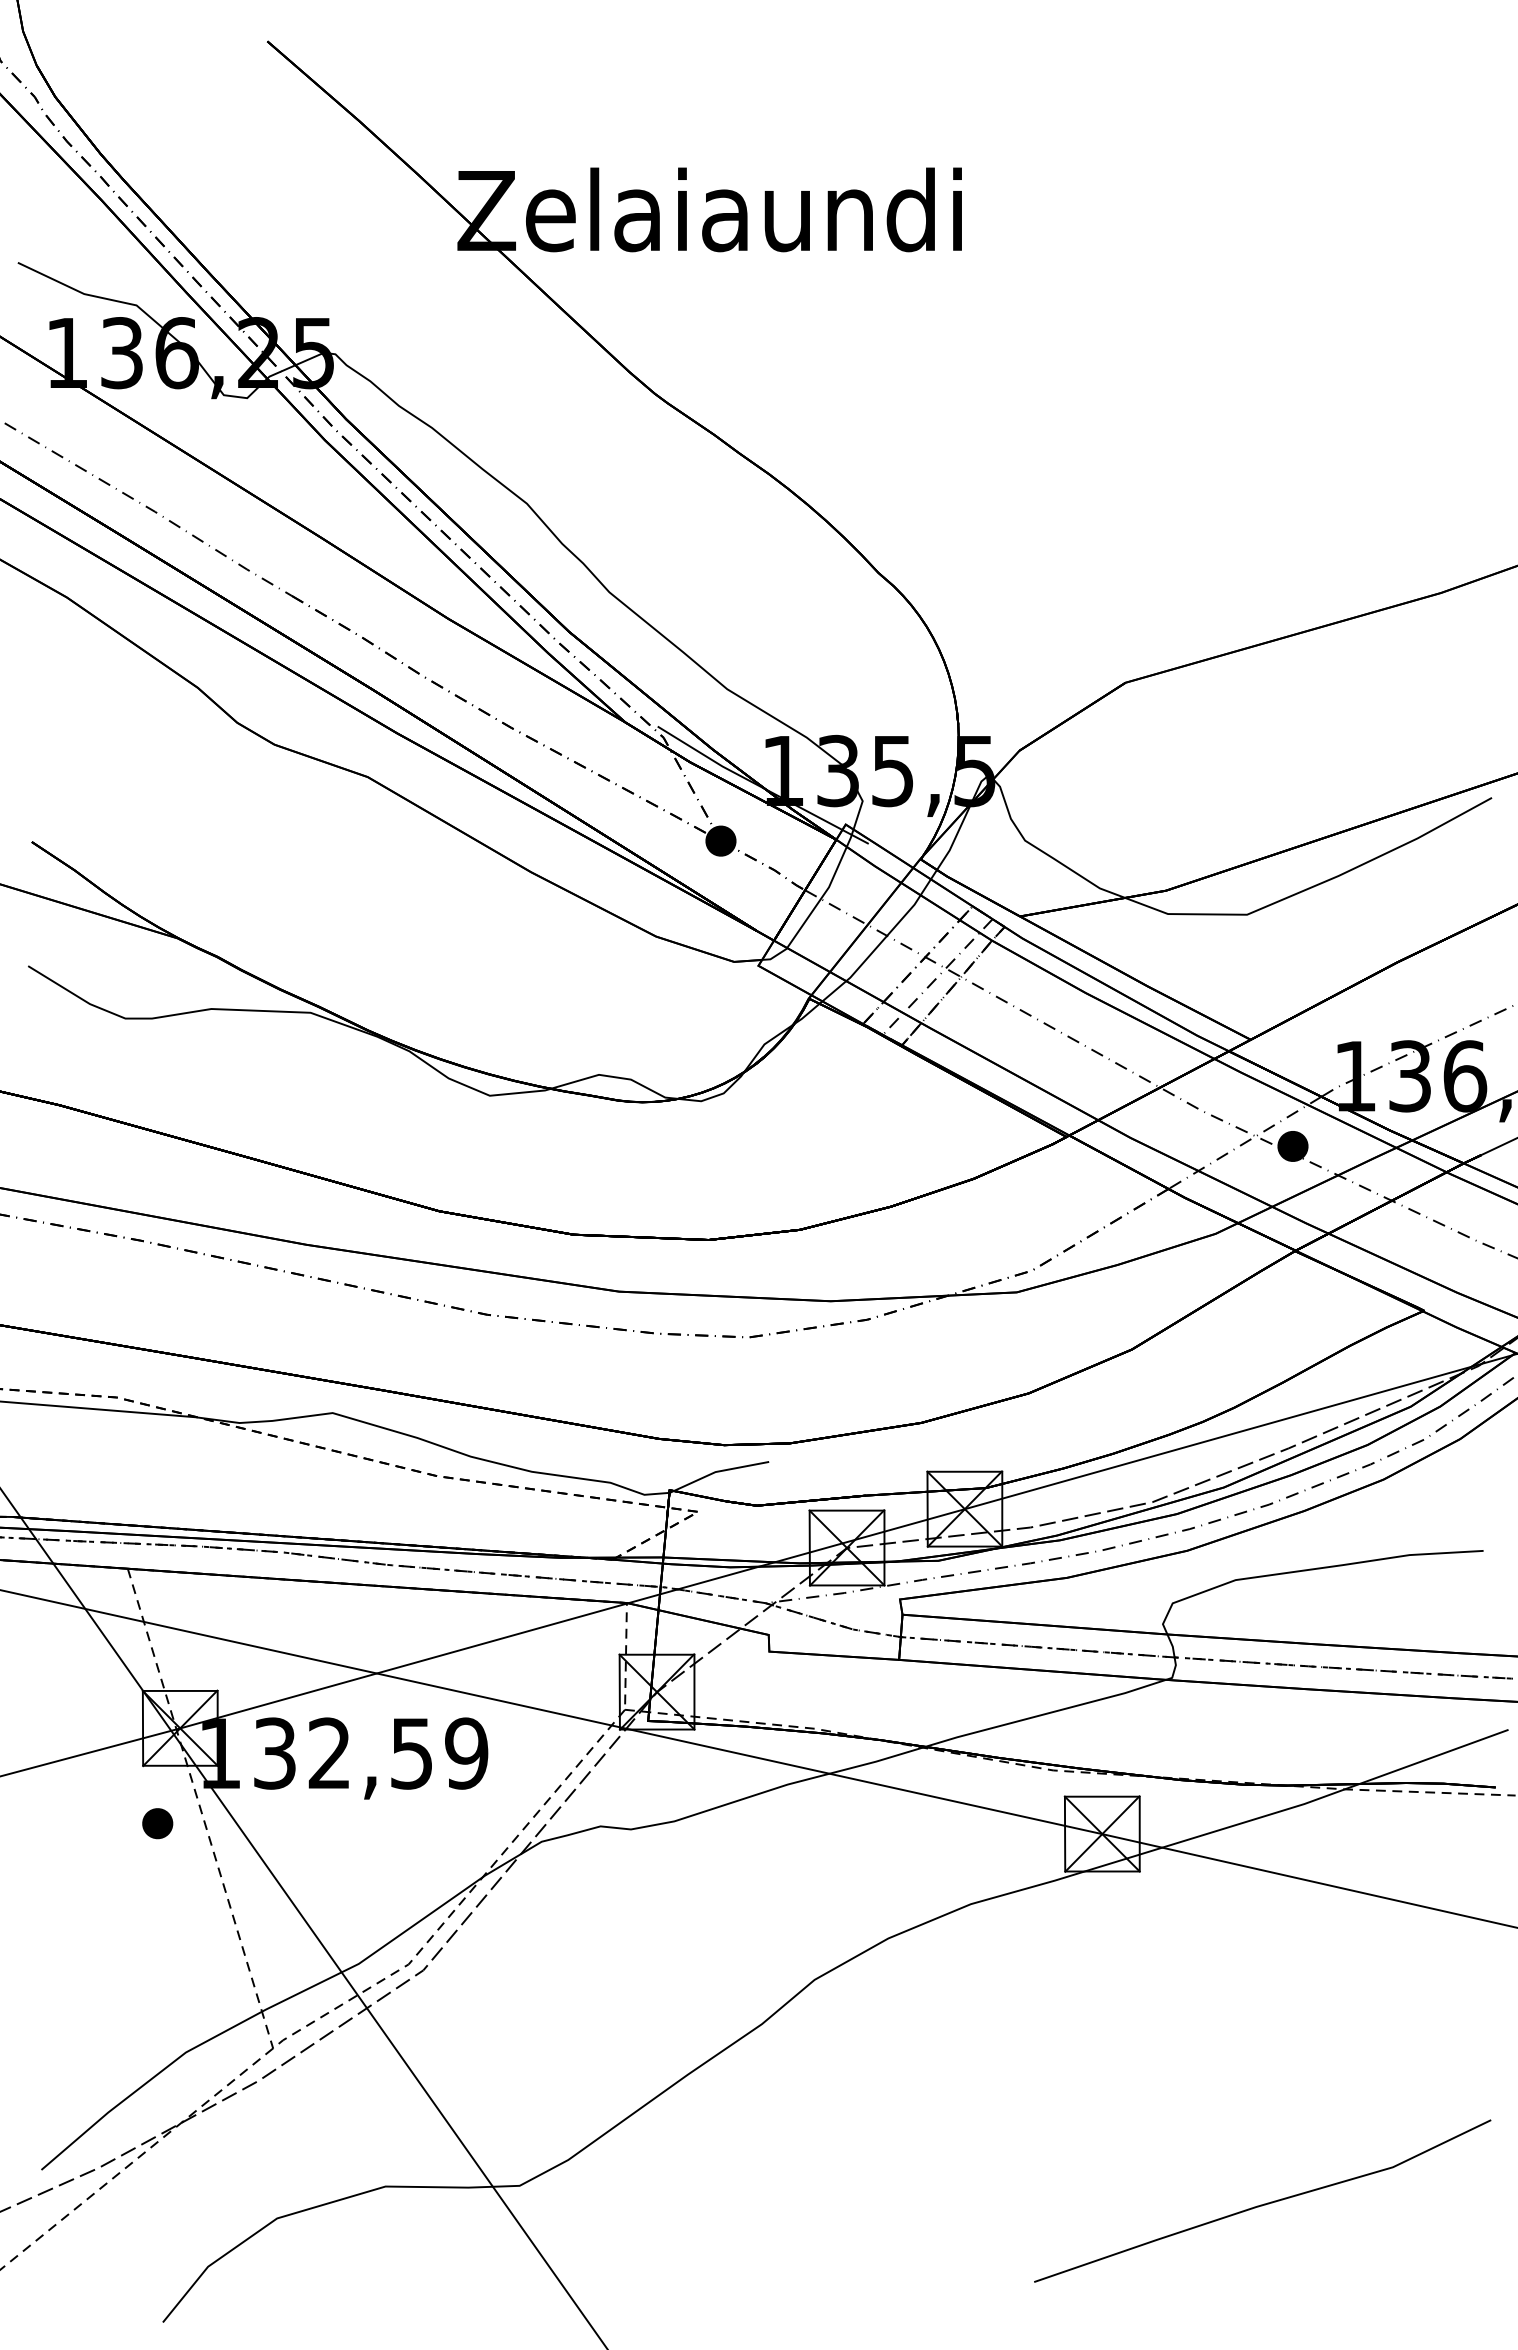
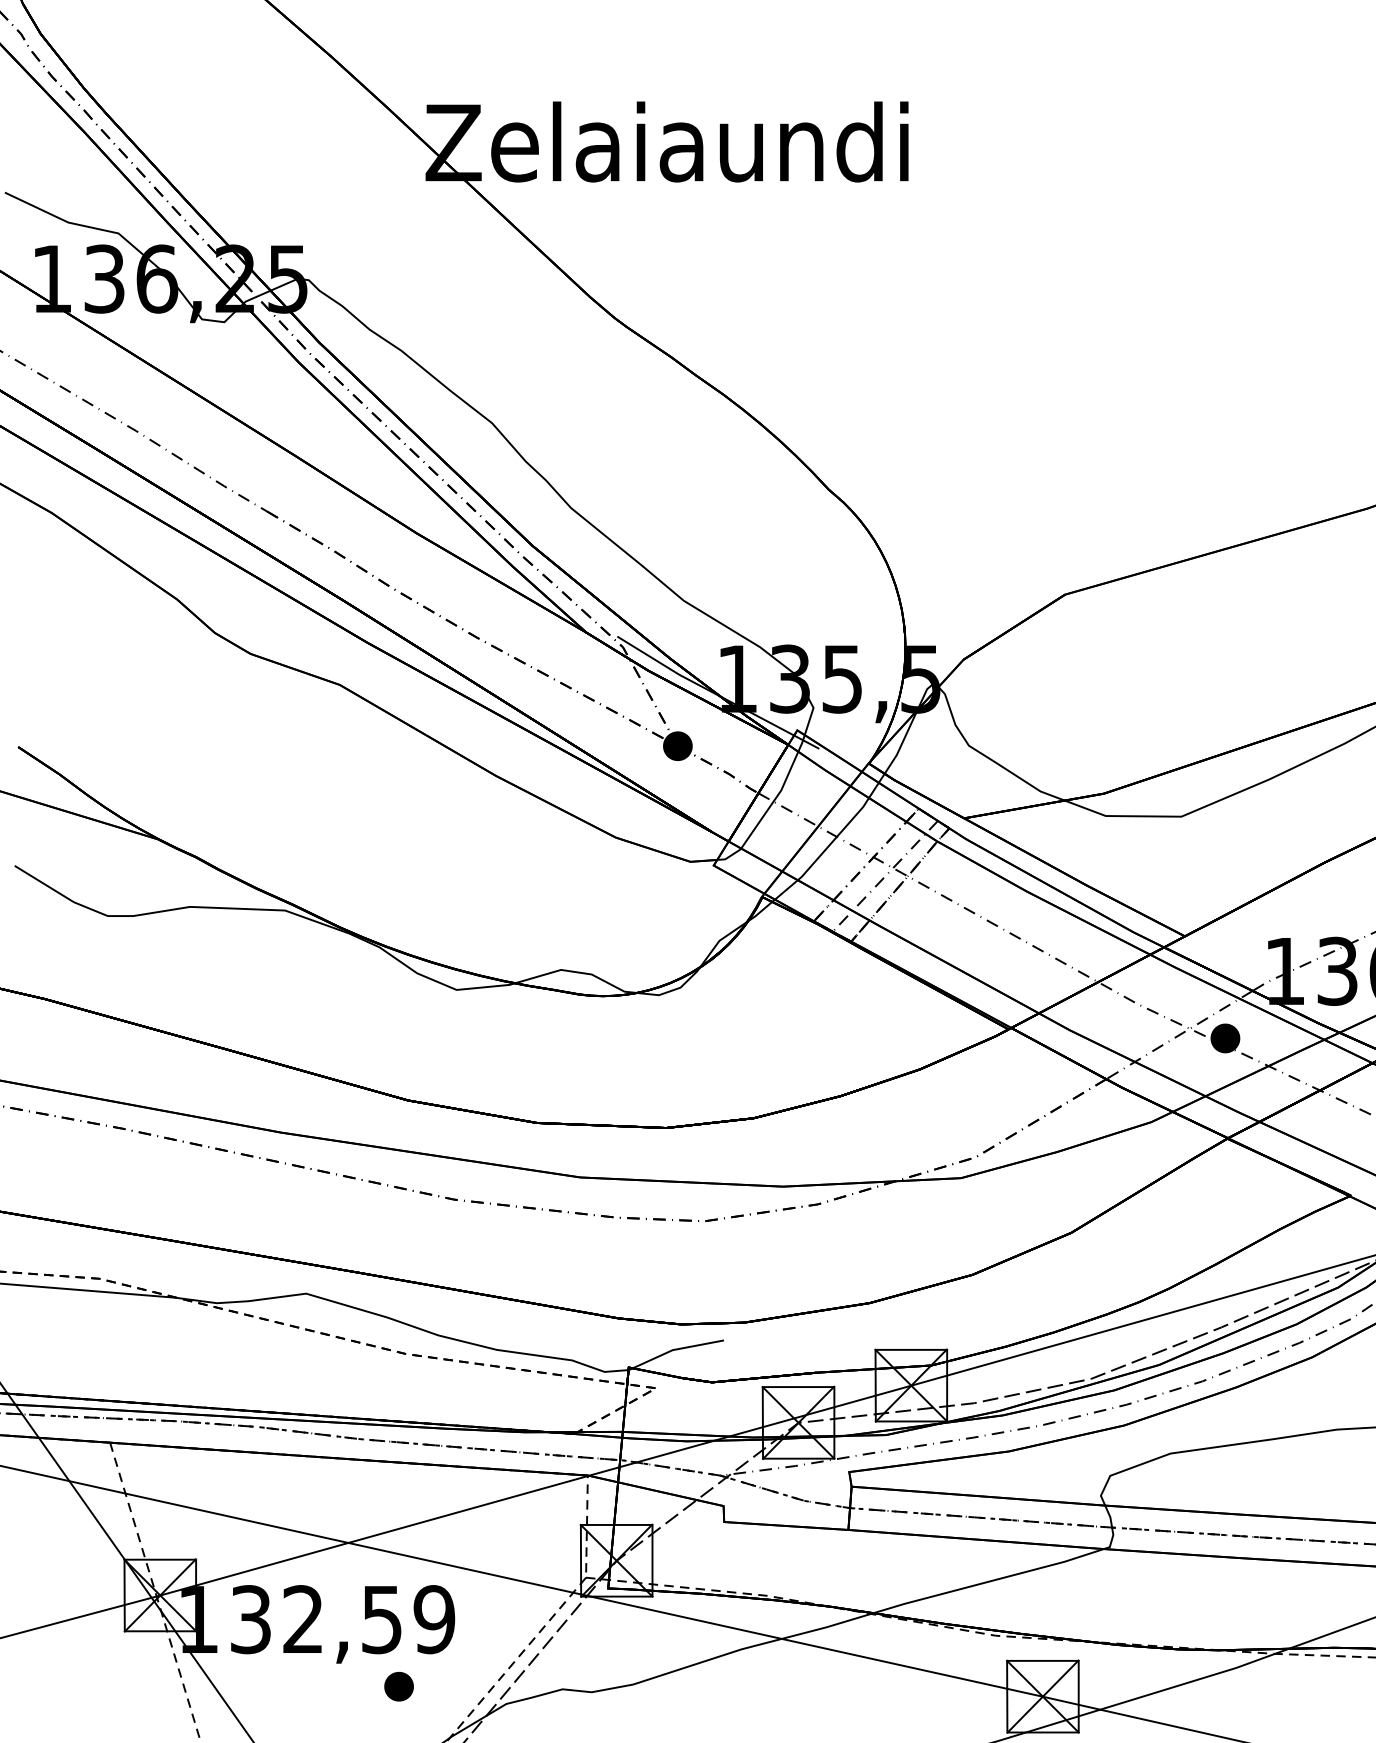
part: (157, 1823) -> (398, 1686), moved

